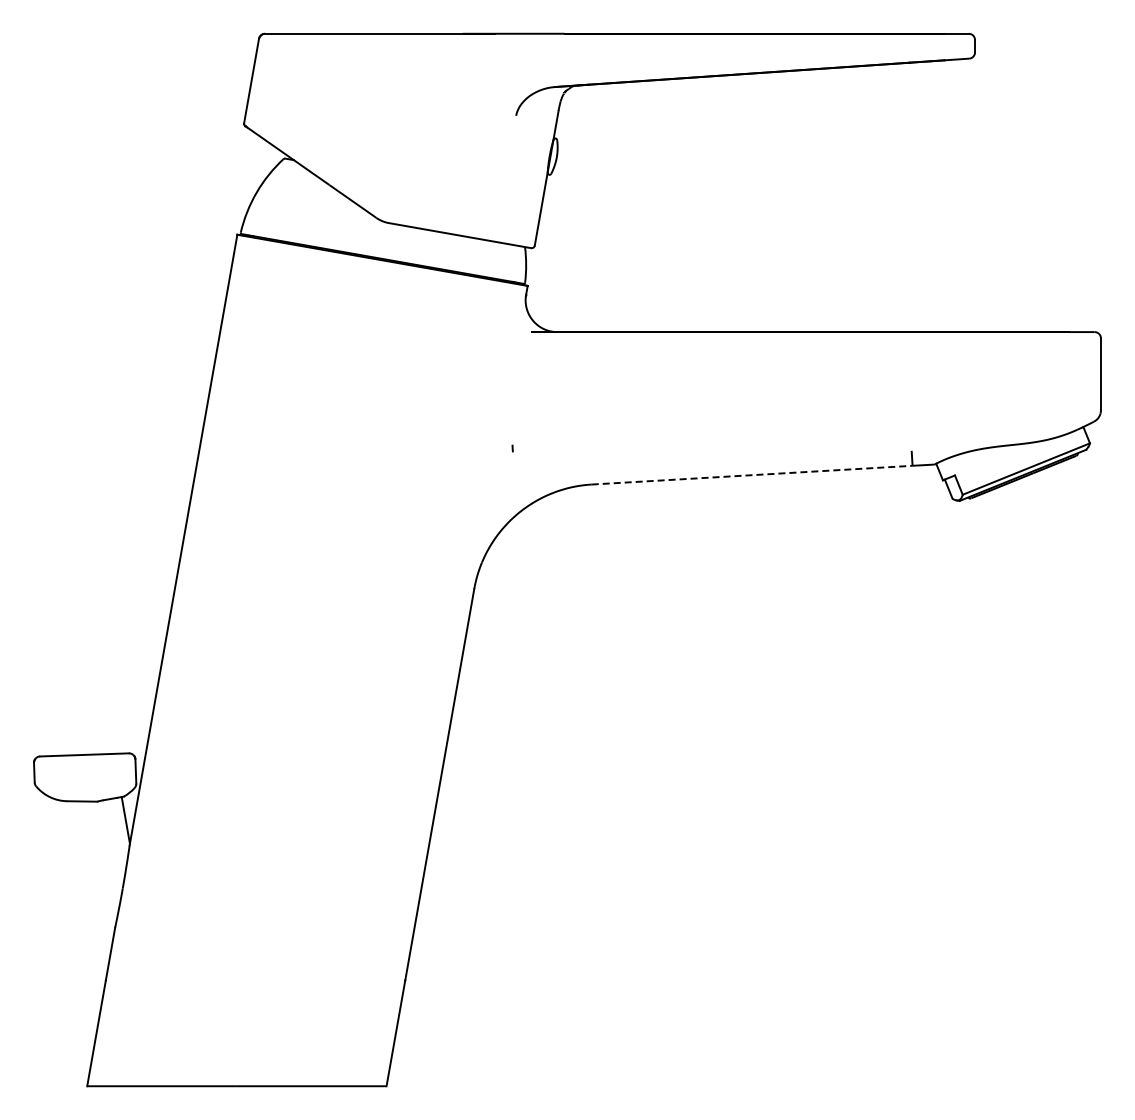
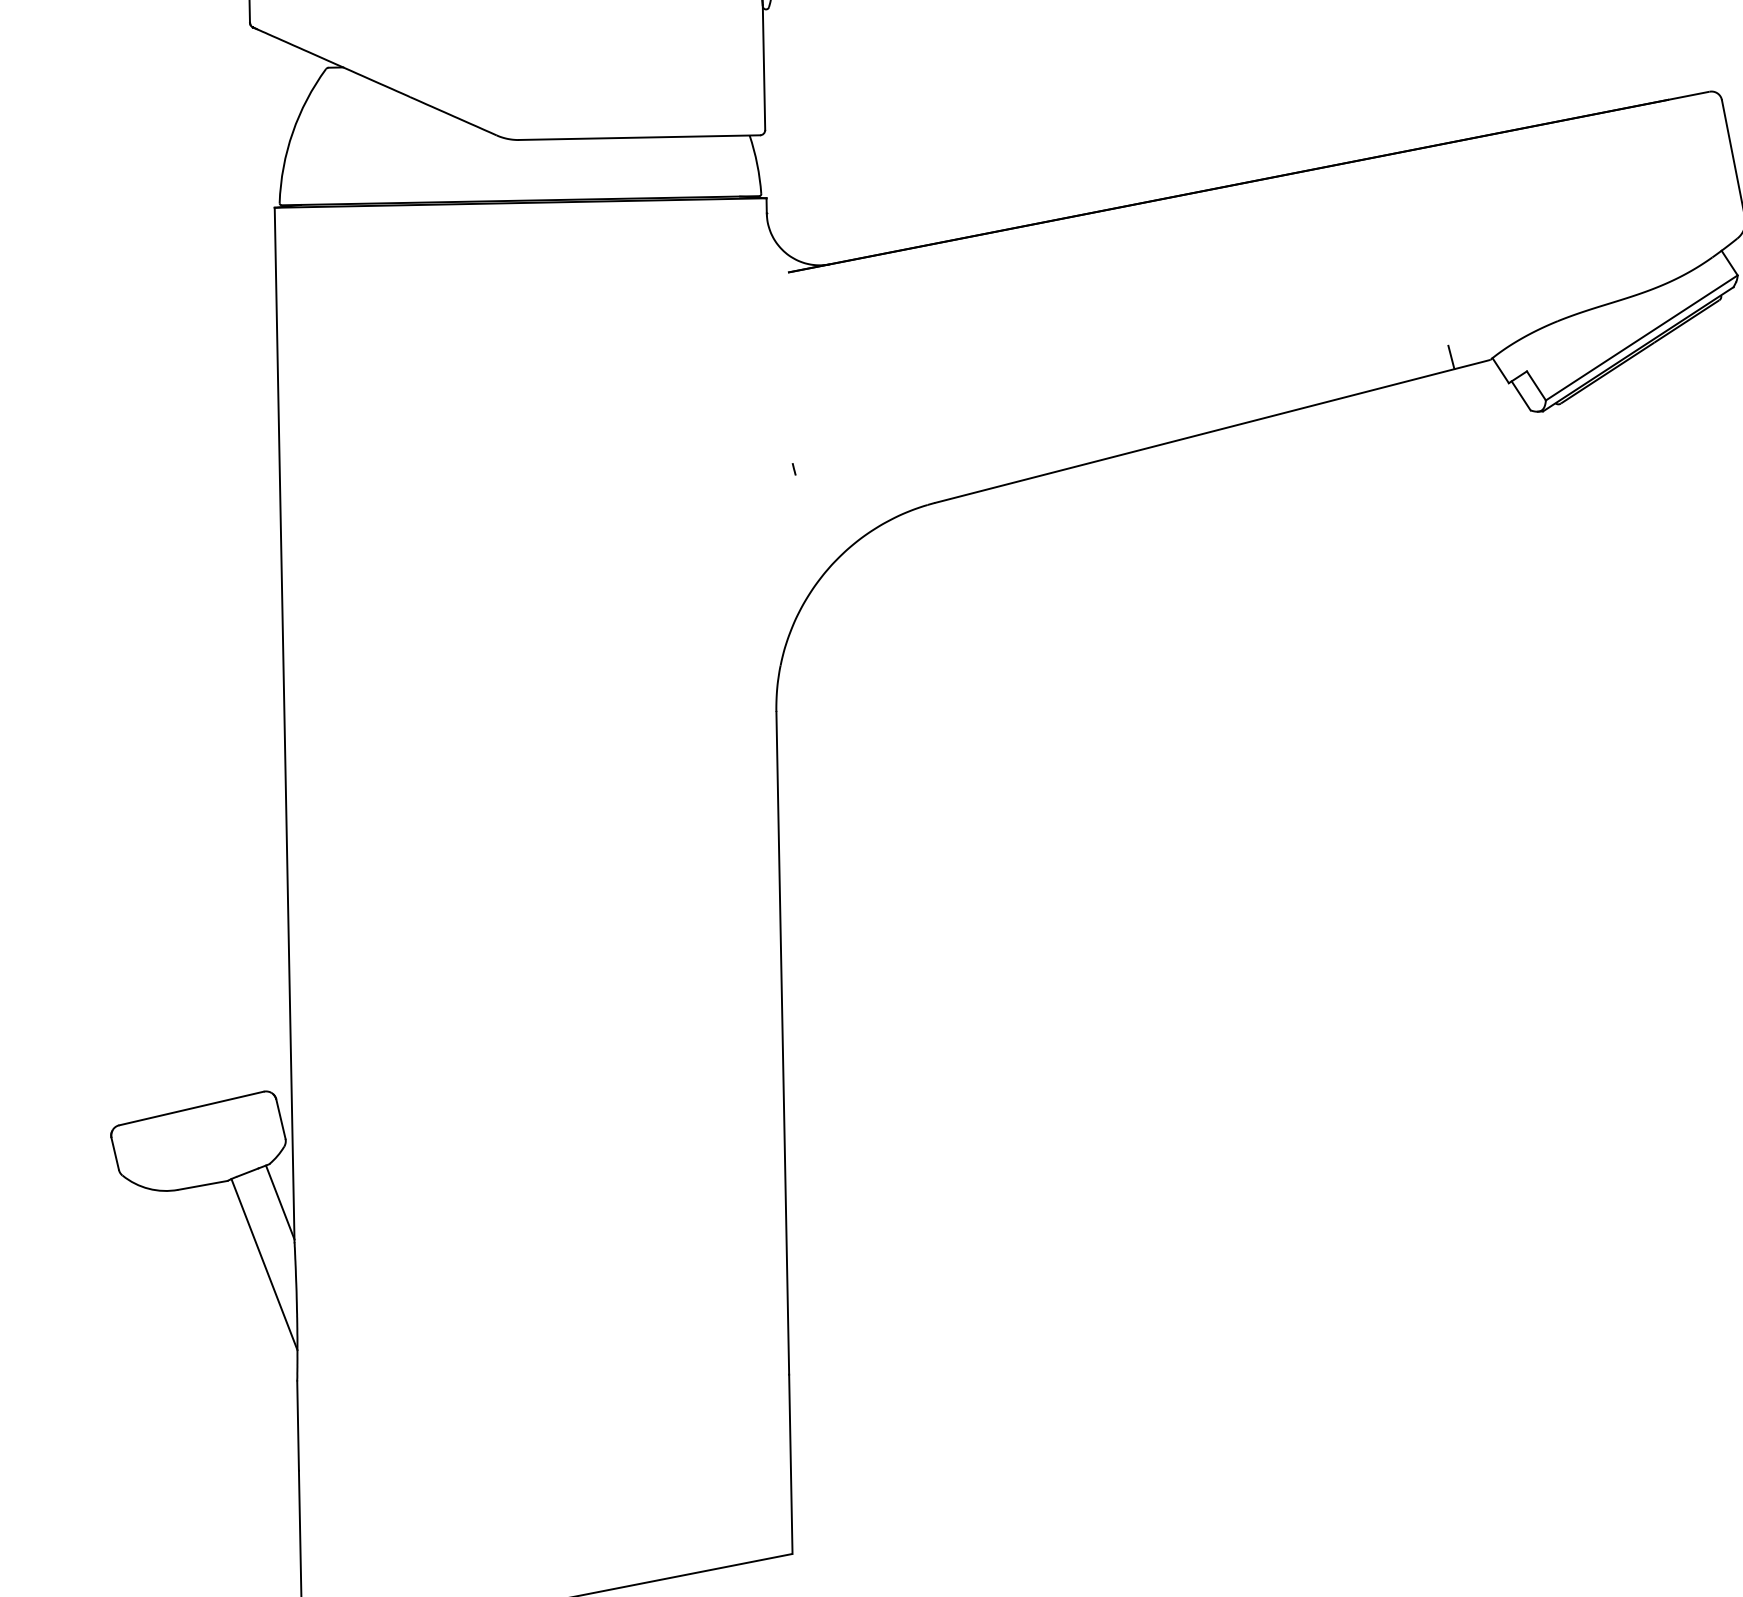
line: (752, 475) -> (1195, 436), dashed -> solid
line: (108, 854) -> (262, 1263), added

